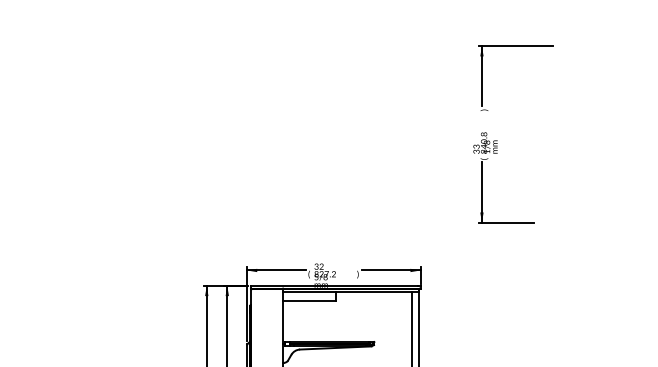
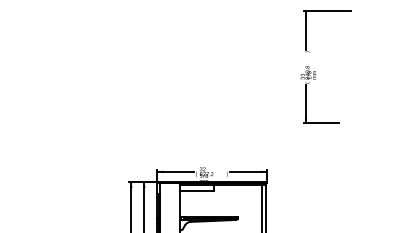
part: (496, 140) -> (315, 71), moved

